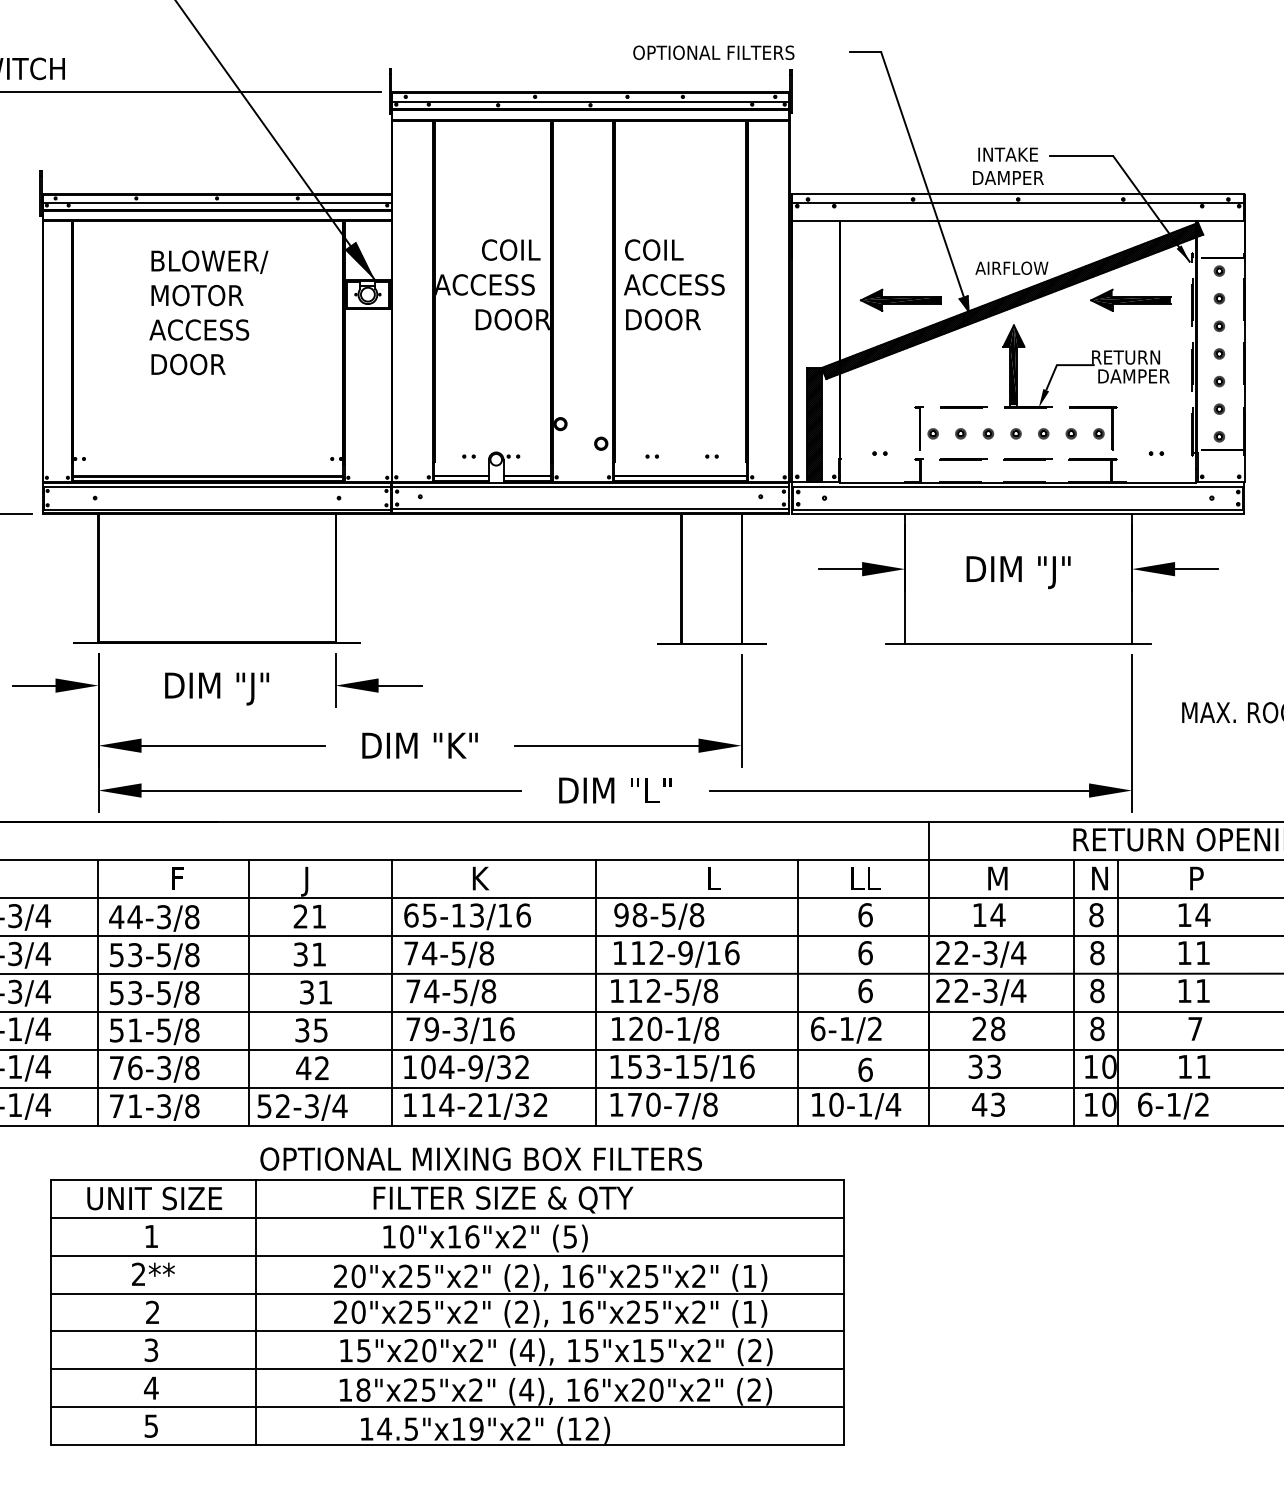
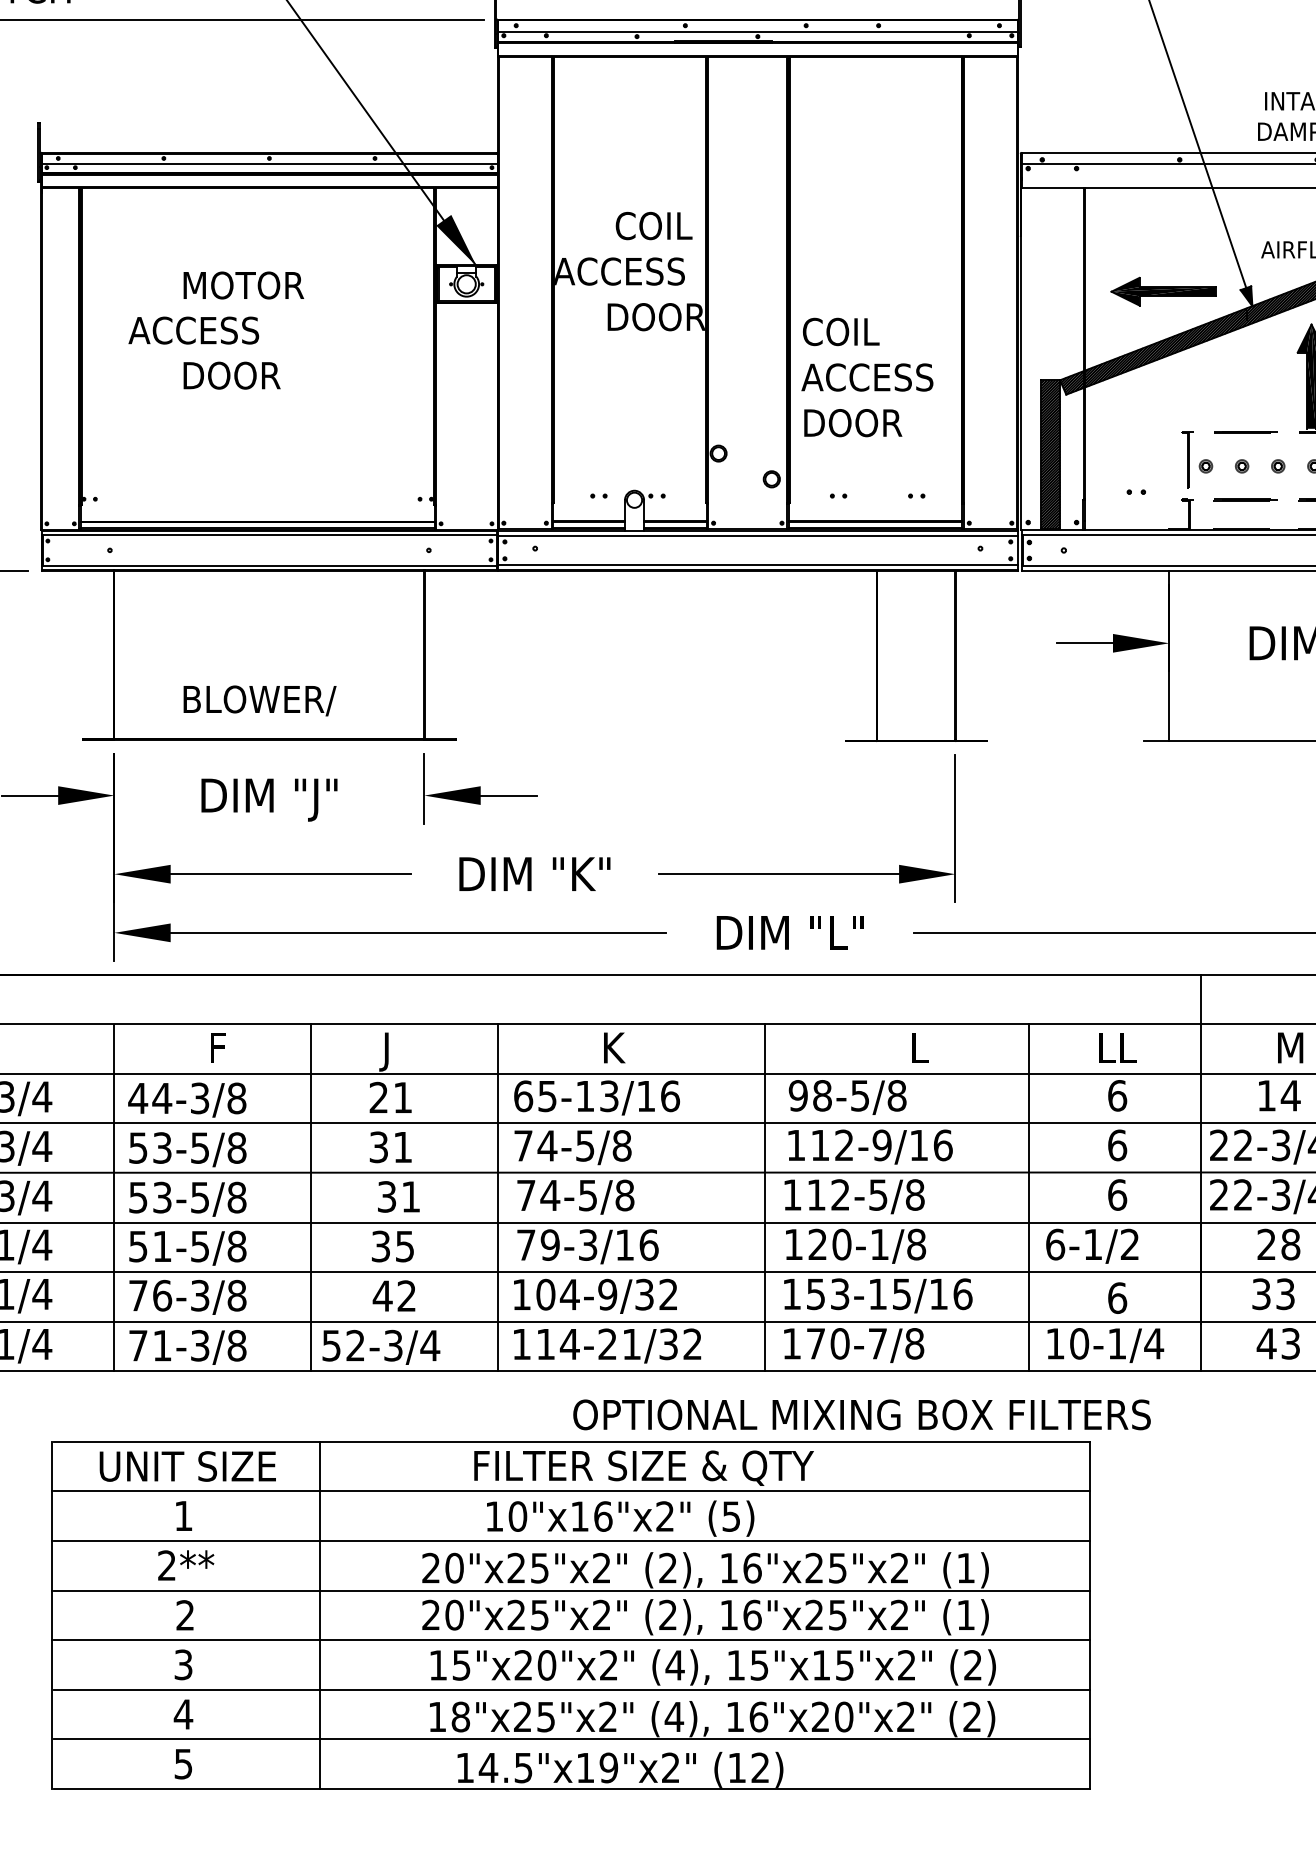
text: (209, 261) -> (259, 699), moved
text: (674, 284) -> (867, 376), moved
text: (199, 329) -> (194, 329), moved
text: (480, 1158) -> (861, 1414), moved

